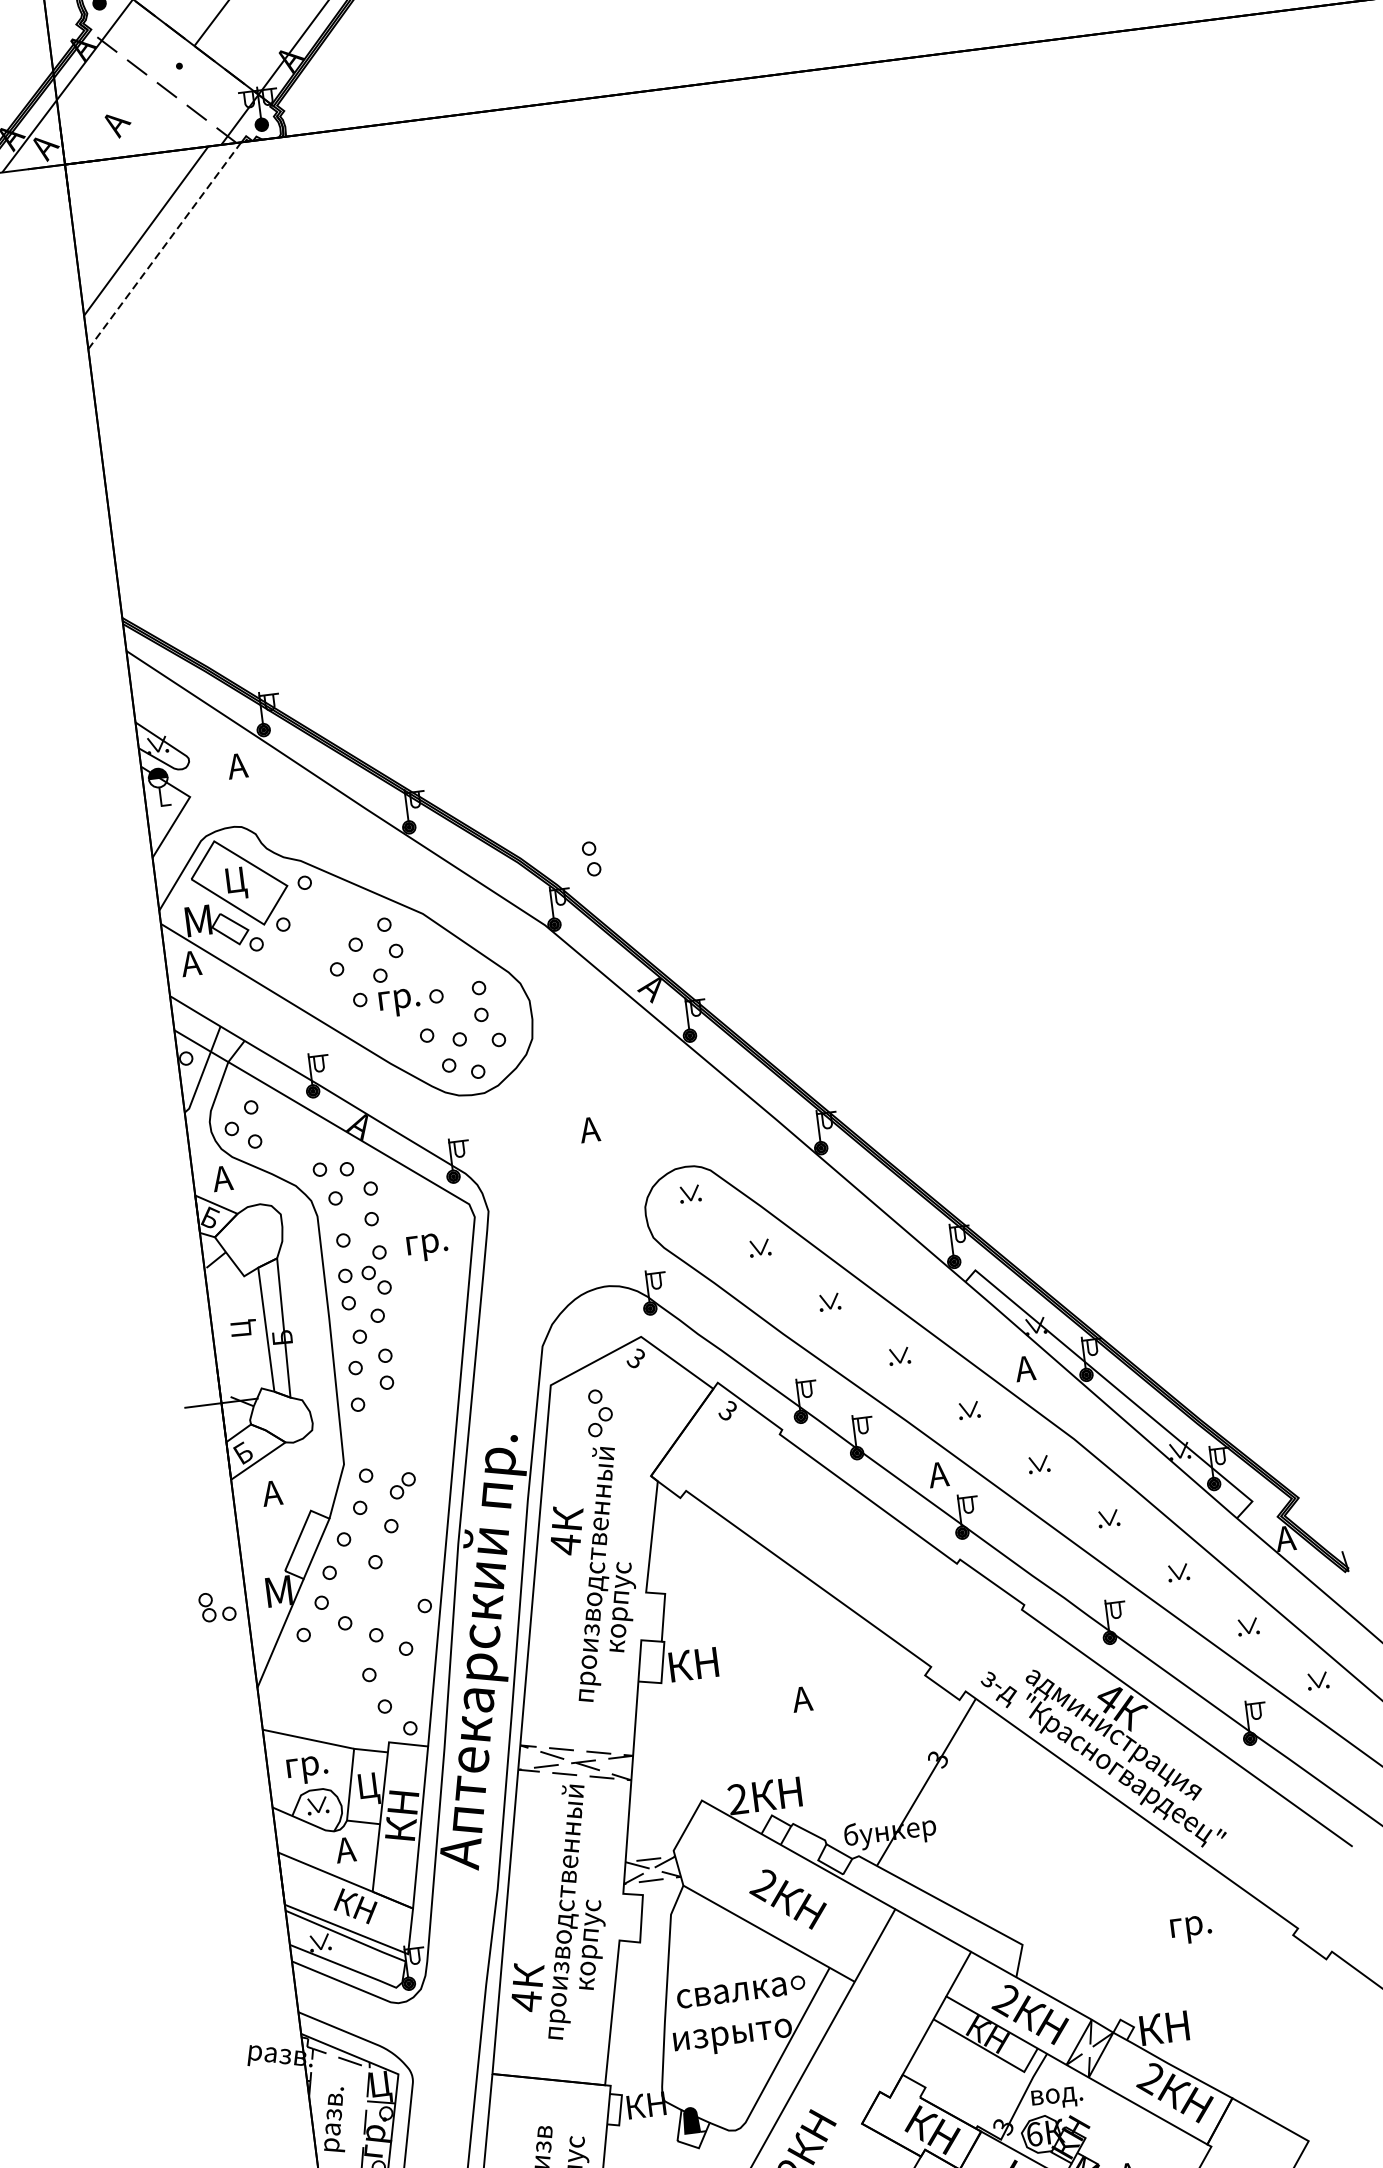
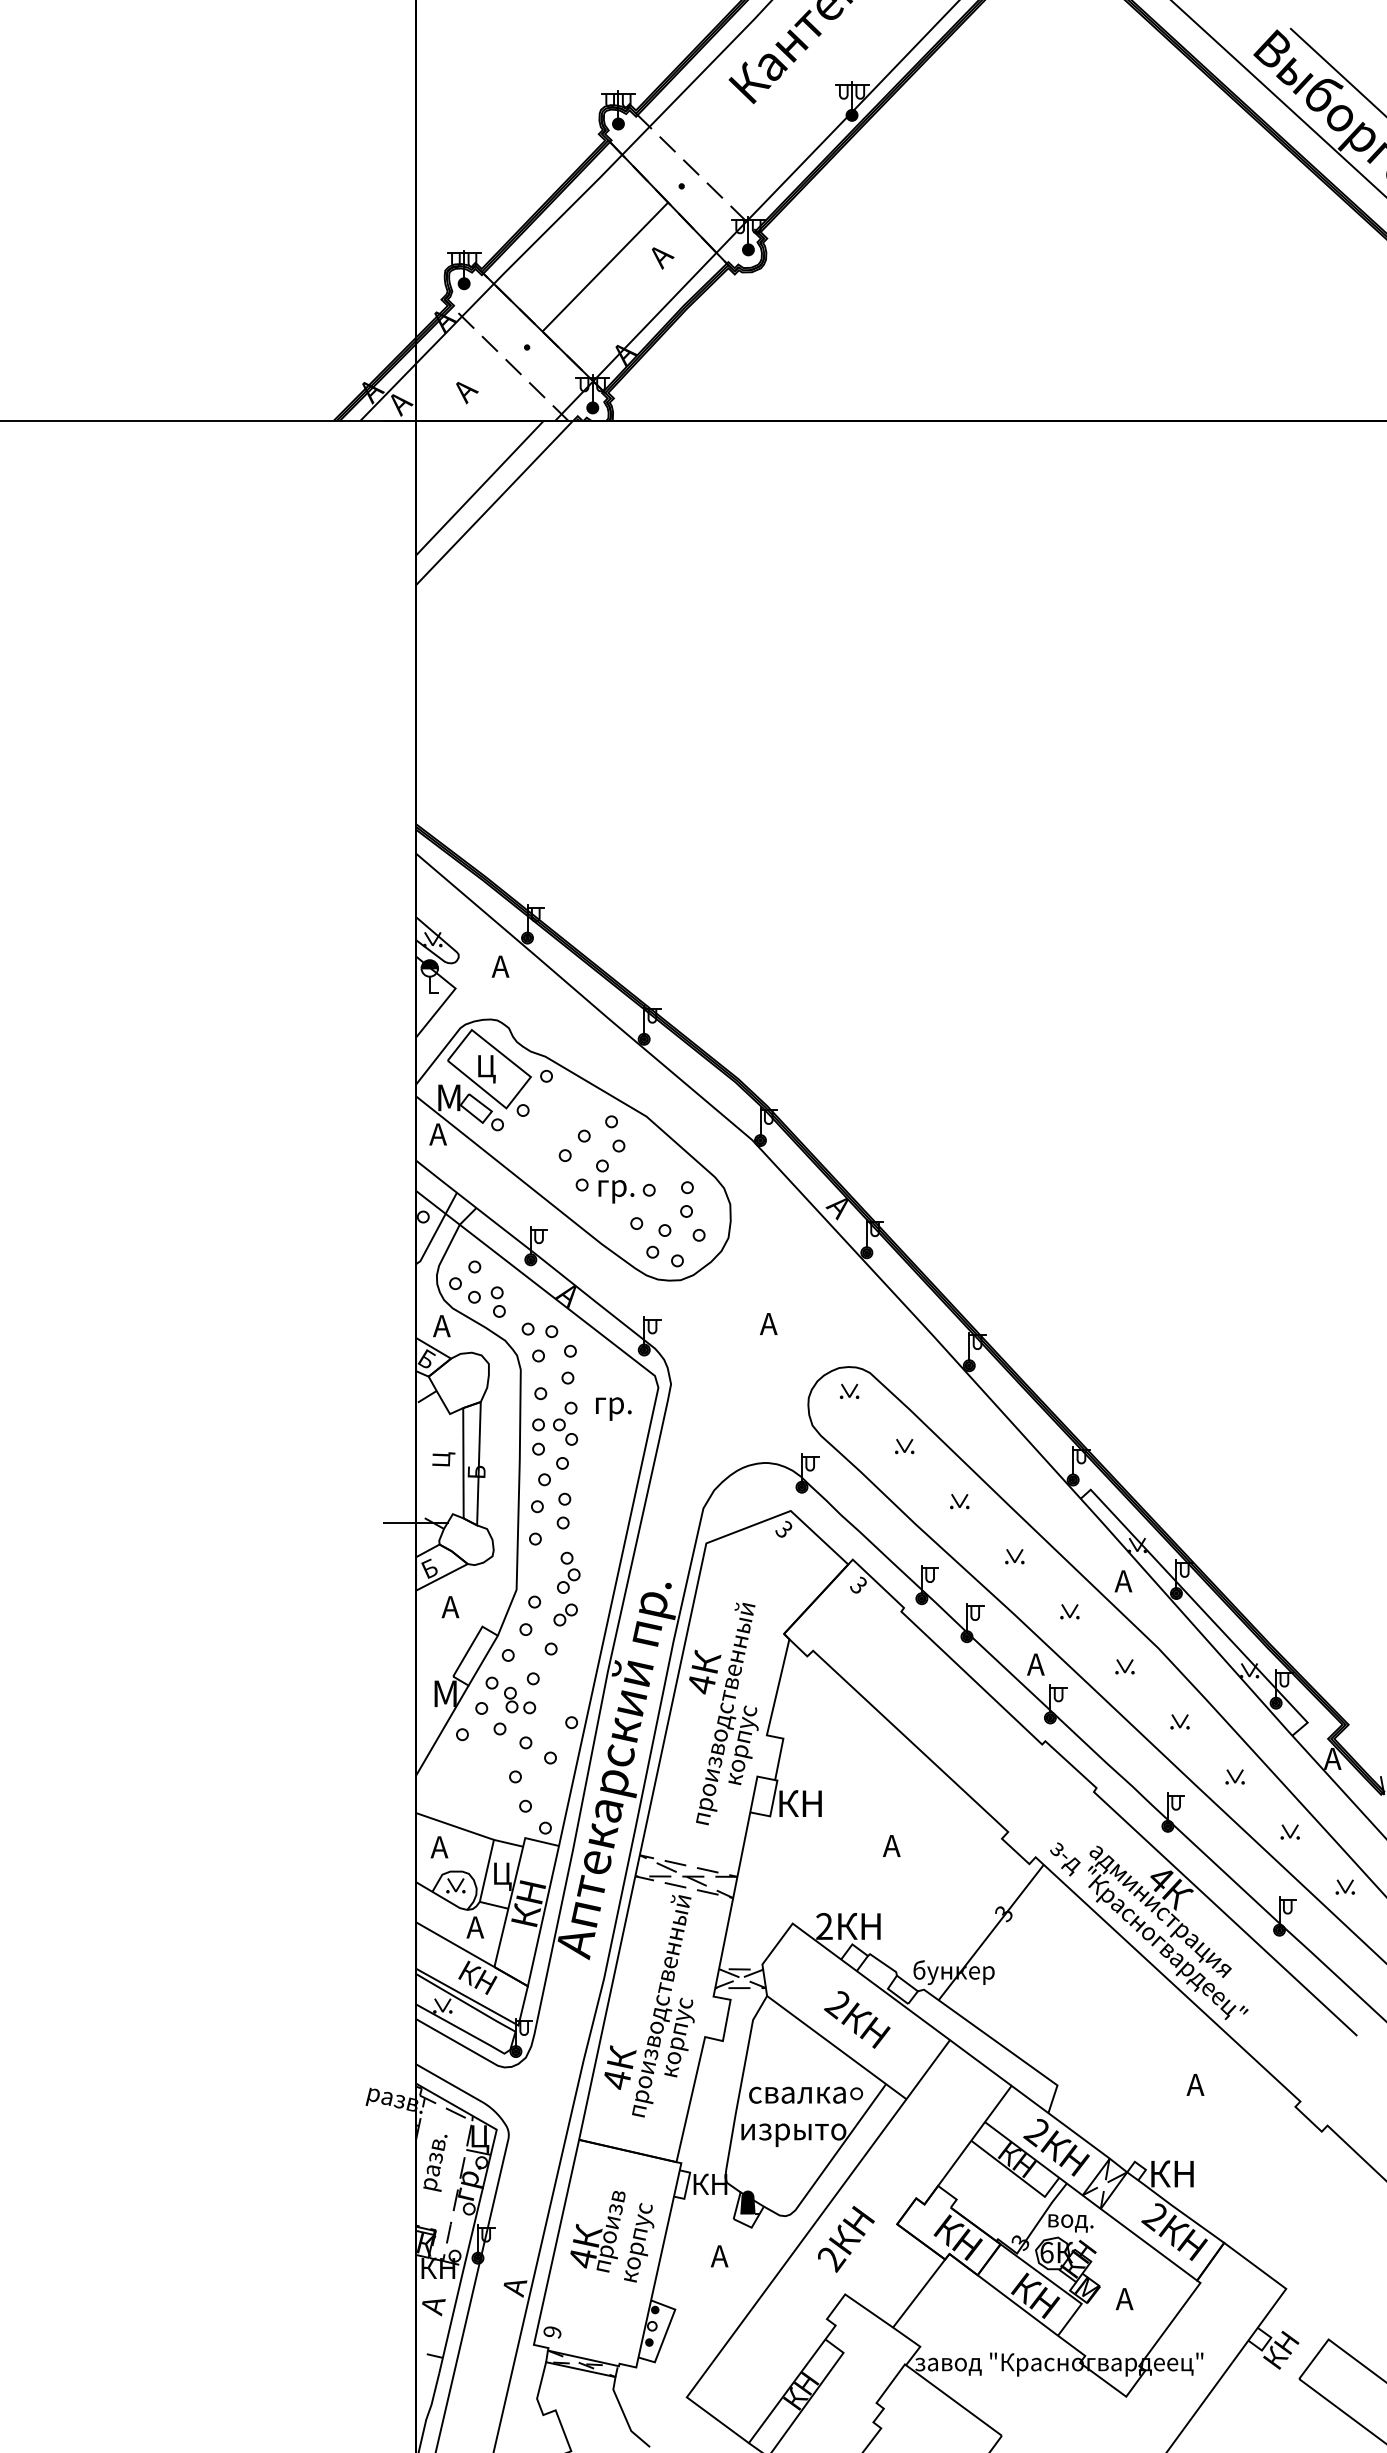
line: (164, 245) -> (494, 502), dashed -> solid
part: (590, 858) -> (497, 1301), moved
part: (598, 1412) -> (568, 1572), moved
part: (217, 1606) -> (520, 1700), moved
text: (305, 1767) -> (449, 1850), гр. -> А
text: (1189, 1927) -> (1205, 2088), гр. -> А

